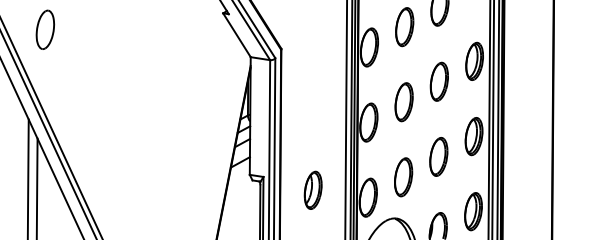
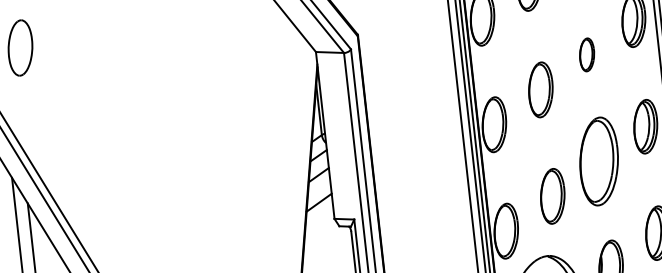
part: (438, 81) -> (586, 54), size x0.6
part: (438, 156) -> (598, 160), size x1.6
part: (312, 189) -> (425, 229), removed

